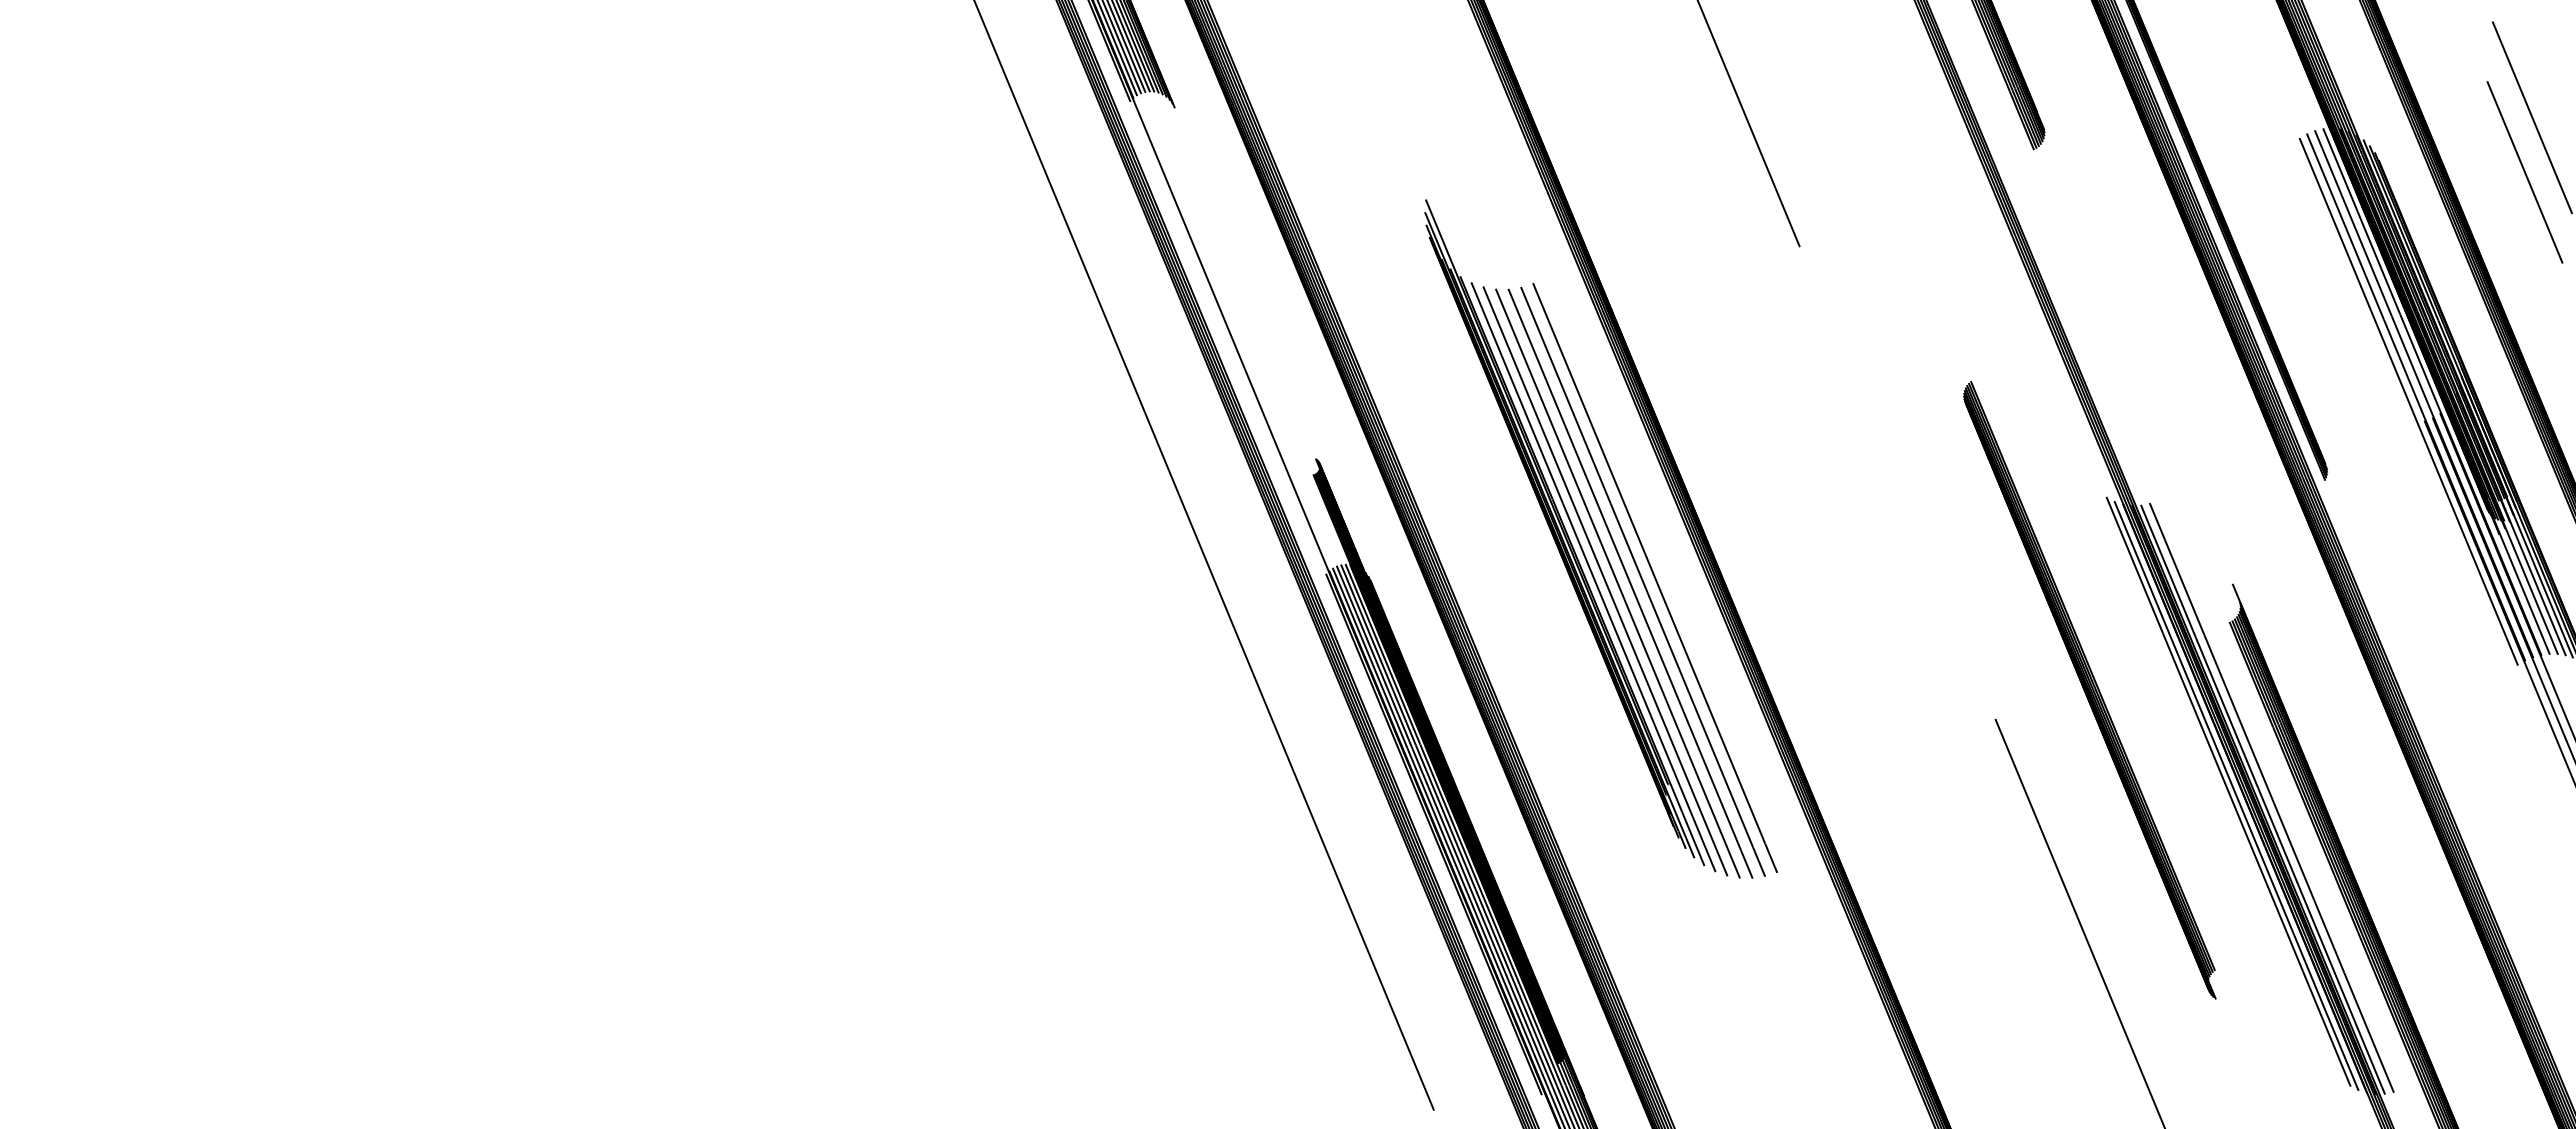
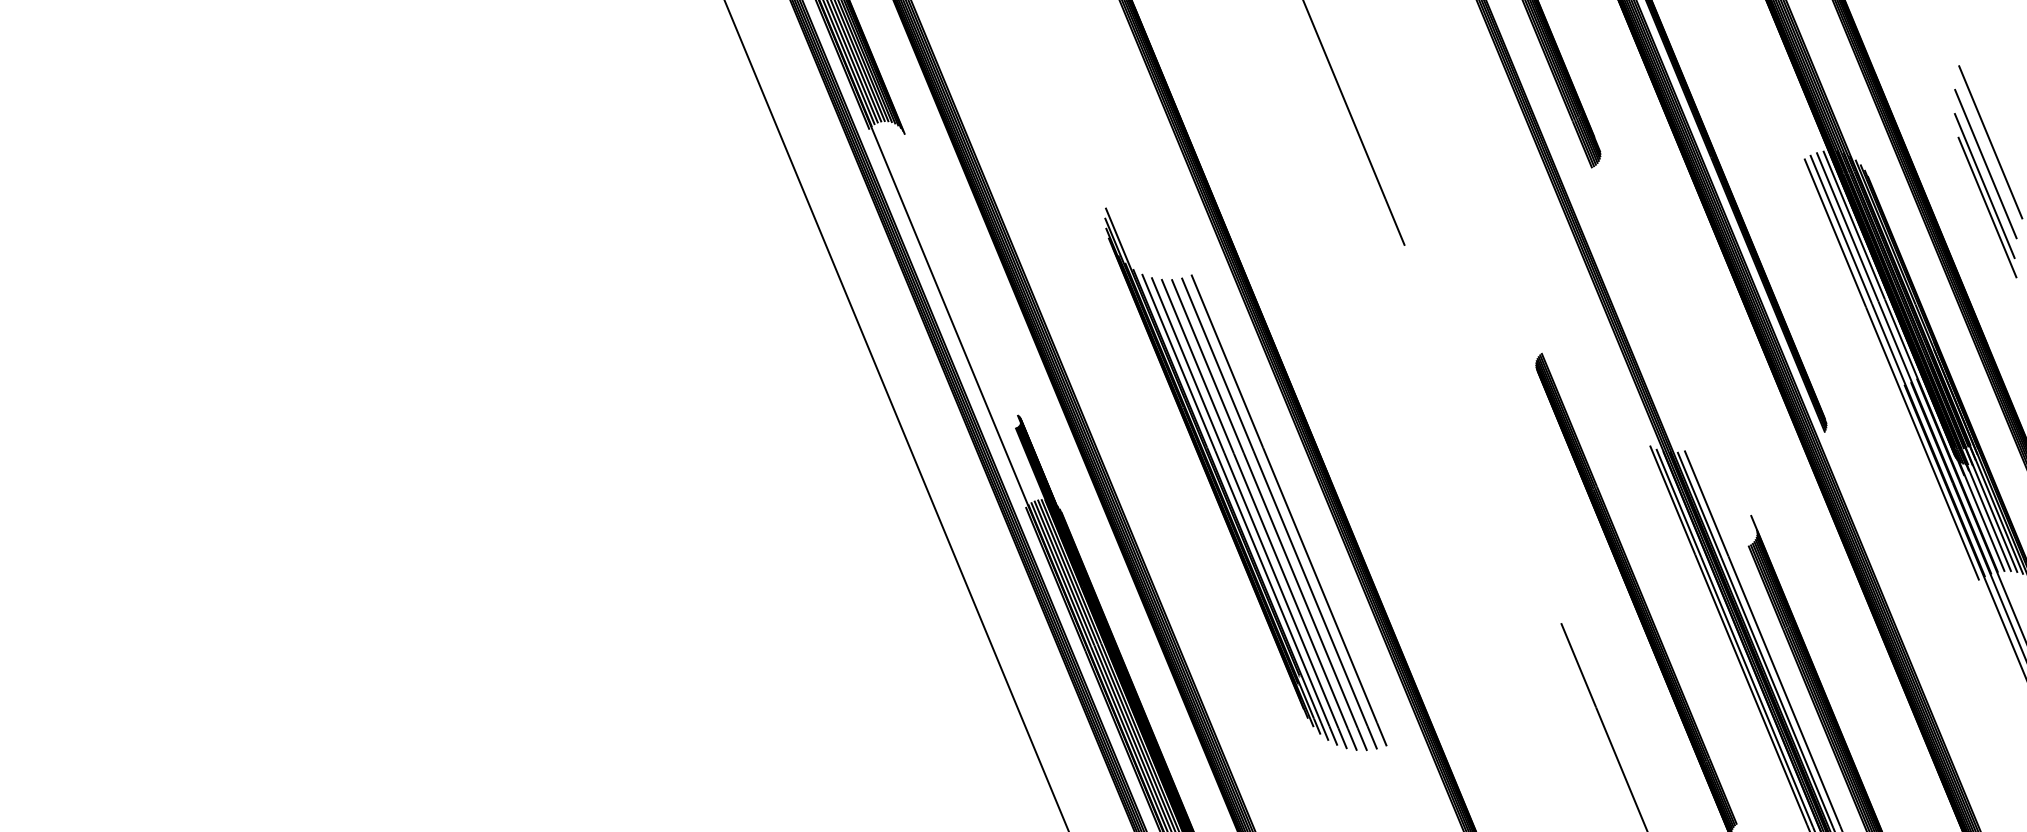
line: (2526, 144) -> (1985, 163), added
line: (2527, 198) -> (1986, 206), added

